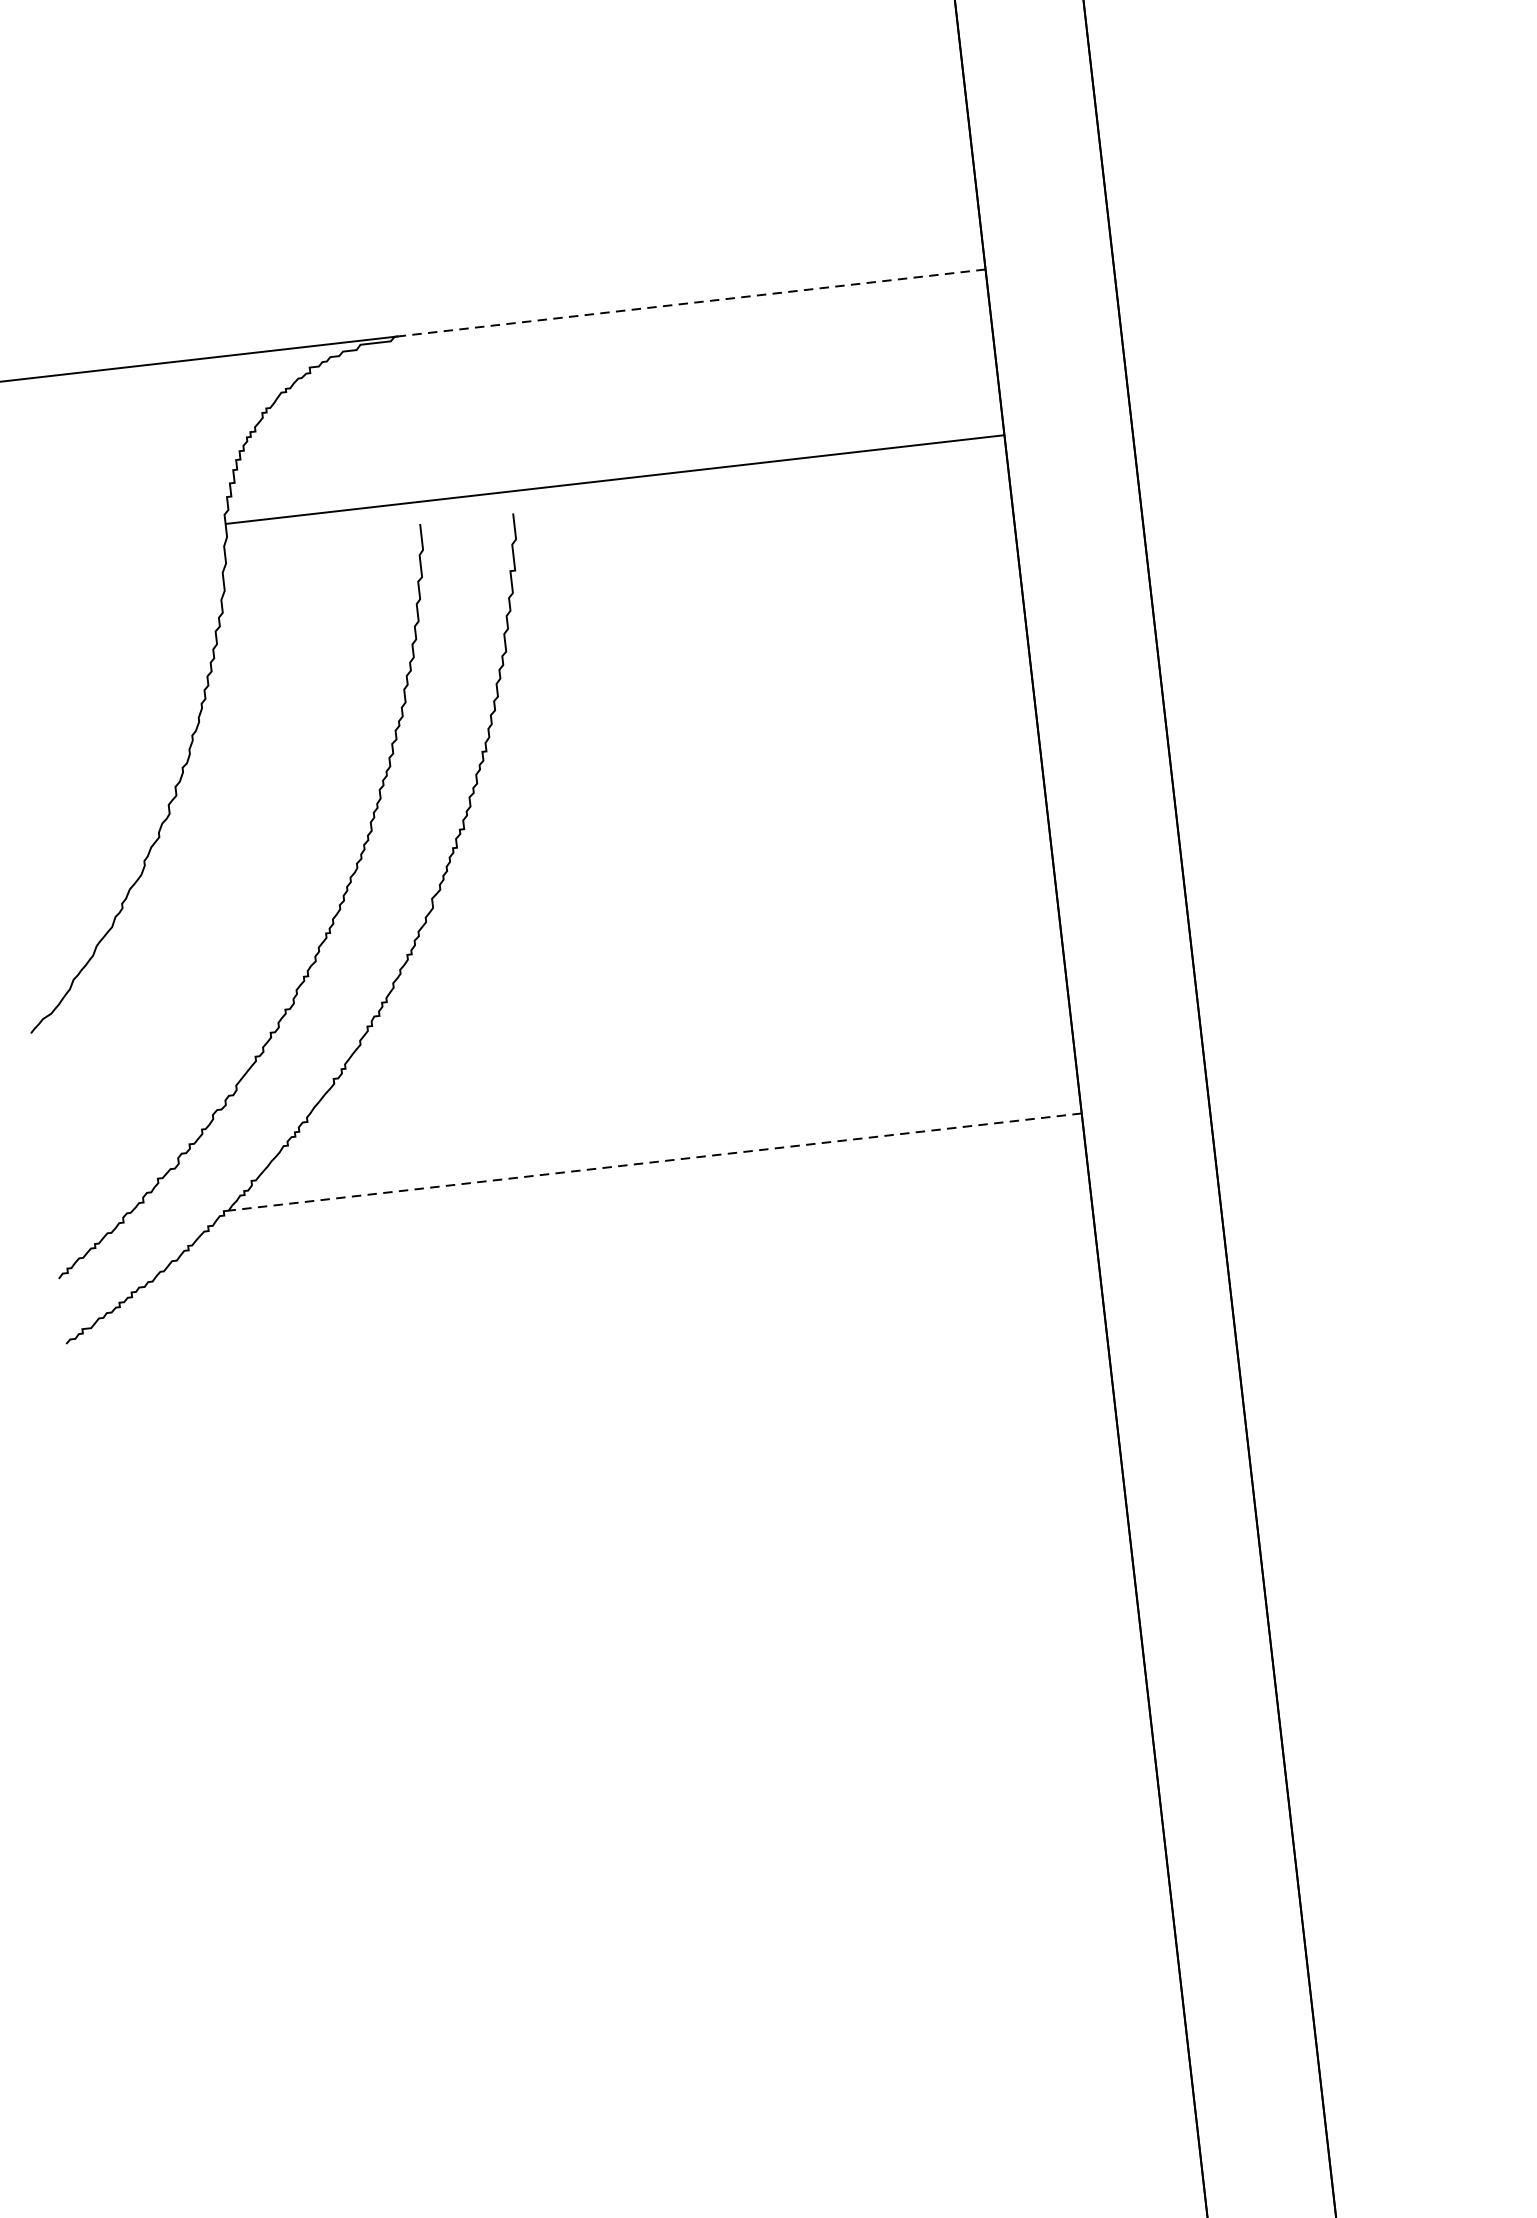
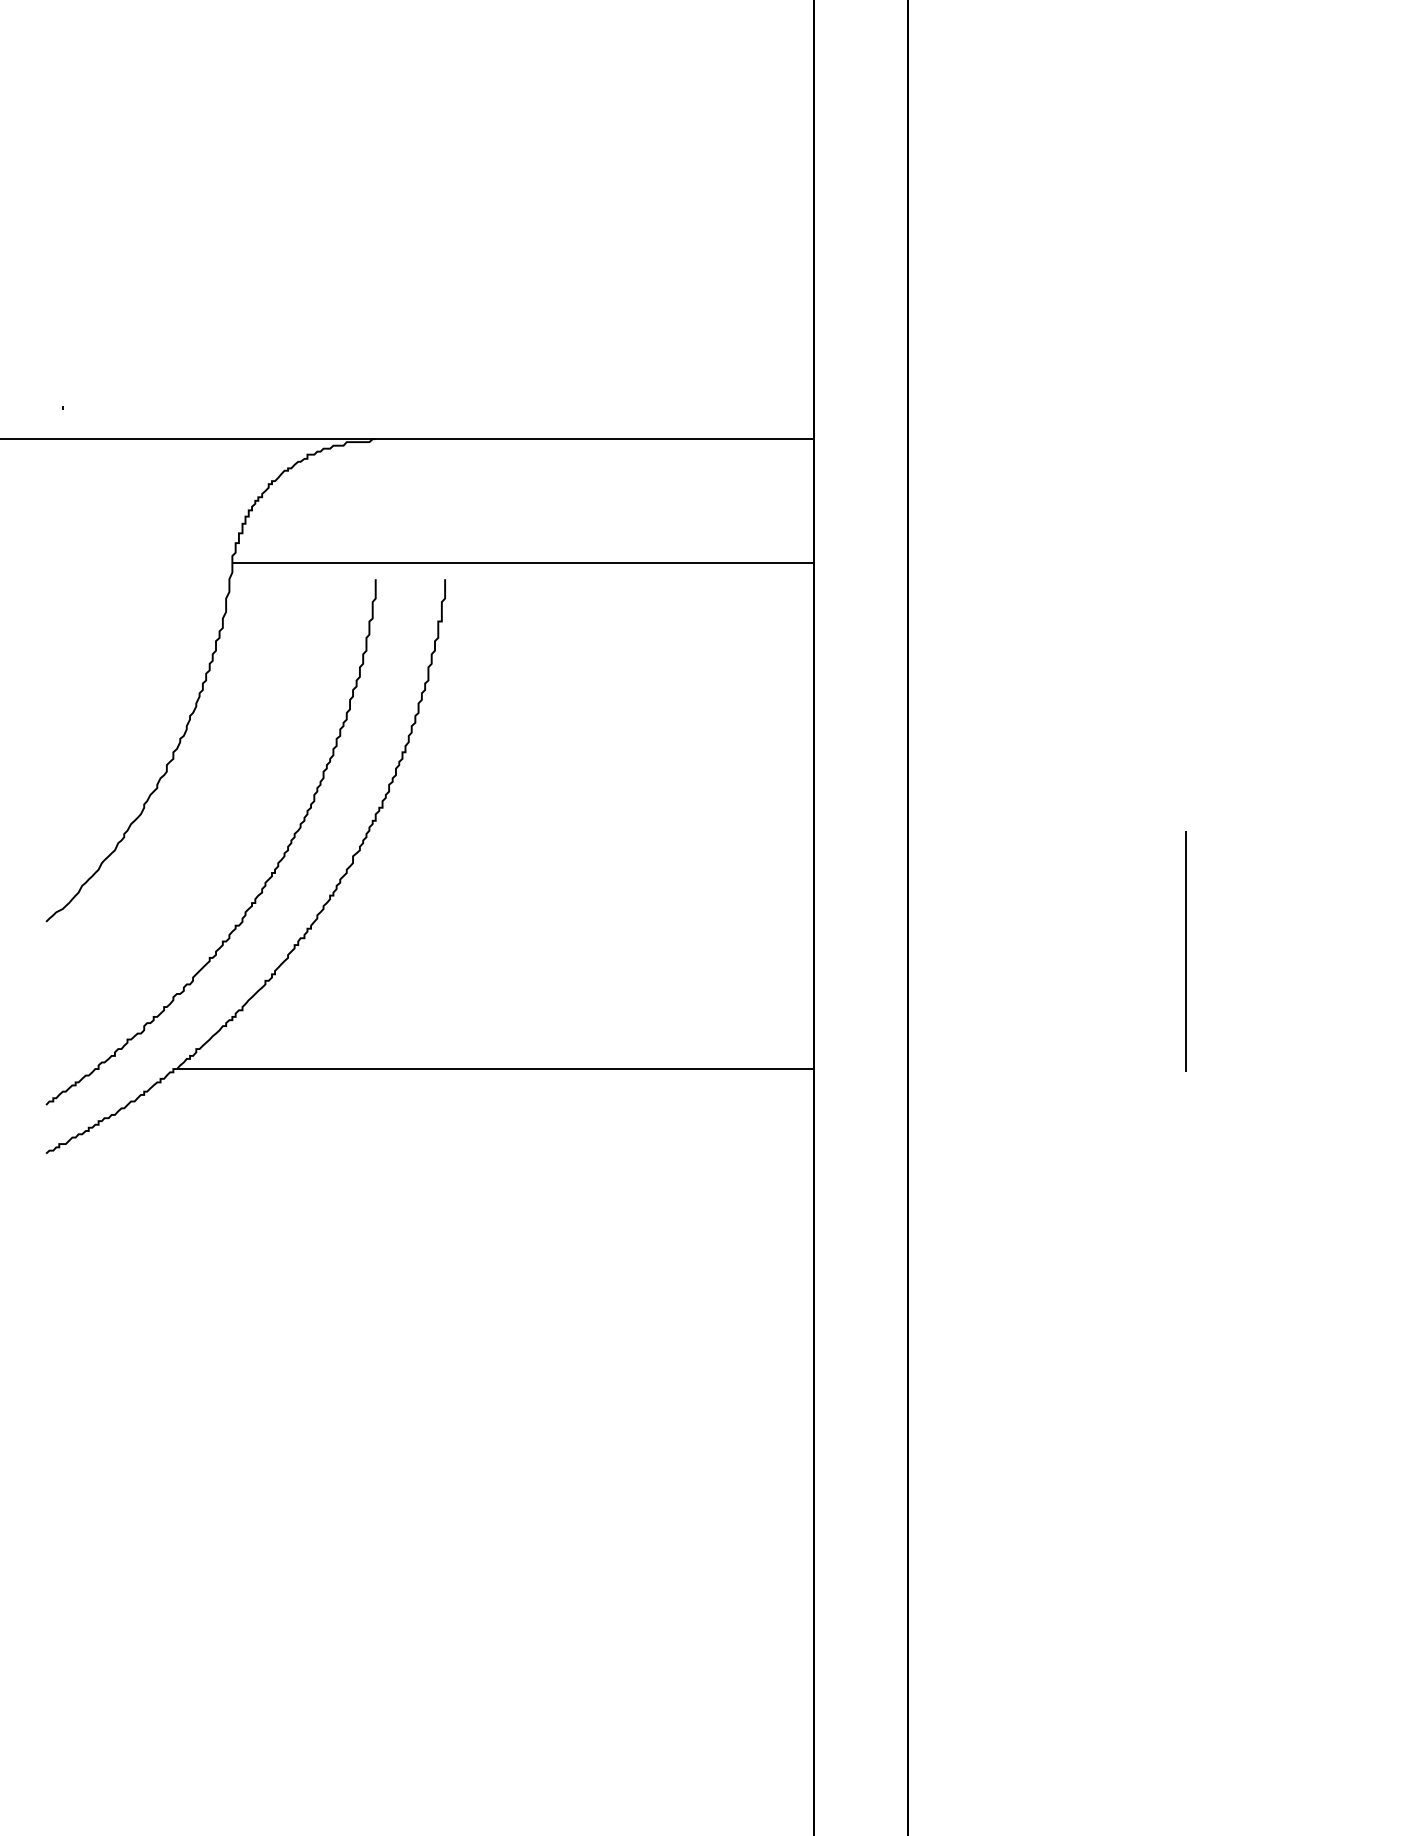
line: (691, 303) -> (594, 439), dashed -> solid
line: (654, 1162) -> (494, 1069), dashed -> solid

